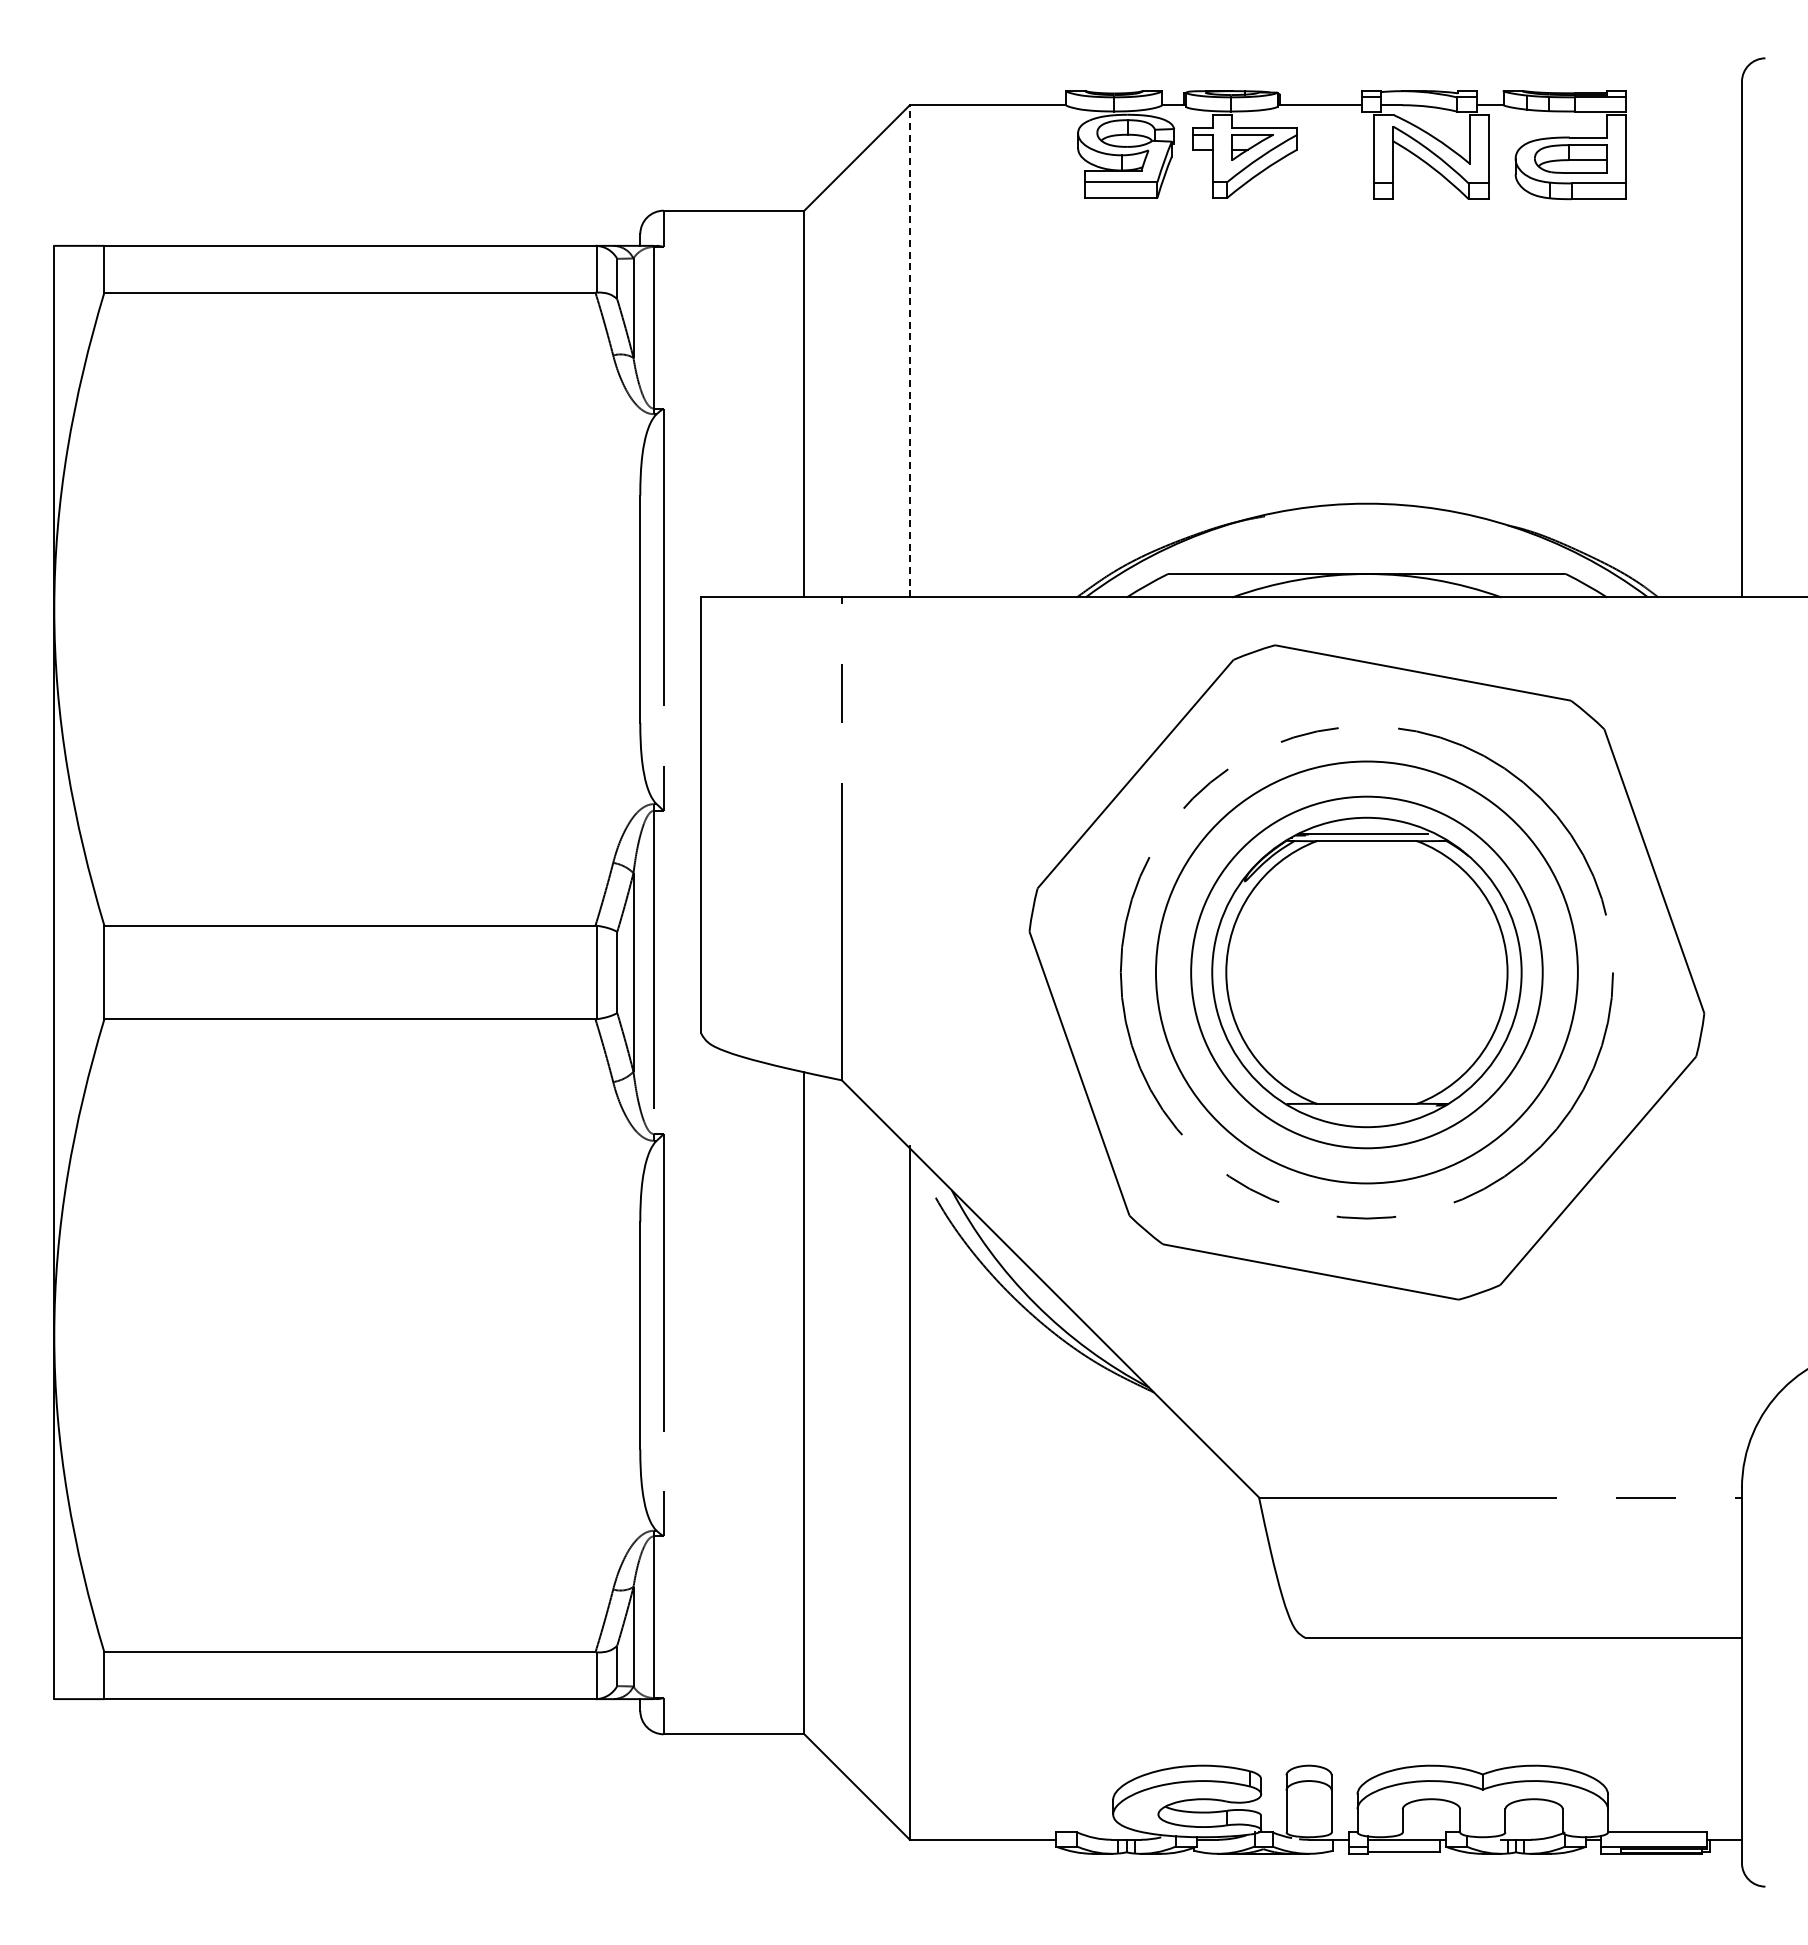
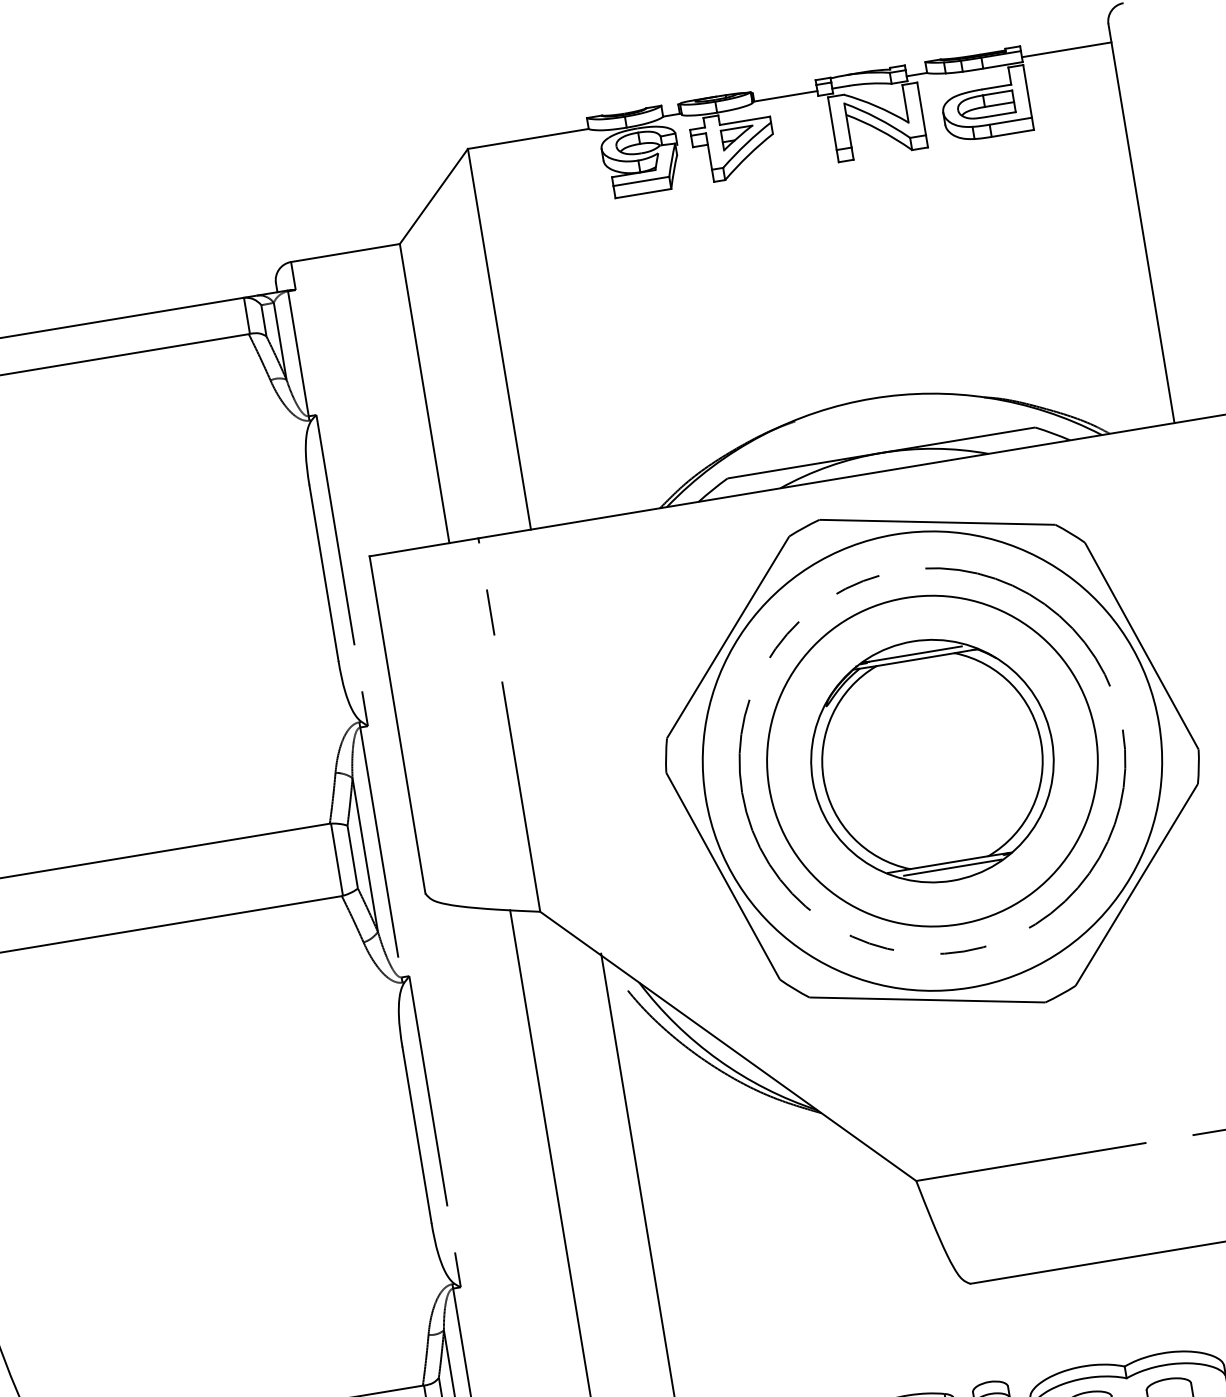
line: (1683, 105) -> (1066, 50), added
line: (909, 350) -> (499, 338), dashed -> solid
circle: (1366, 972) -> (932, 761), size x1.67
line: (1370, 1110) -> (952, 867), added

